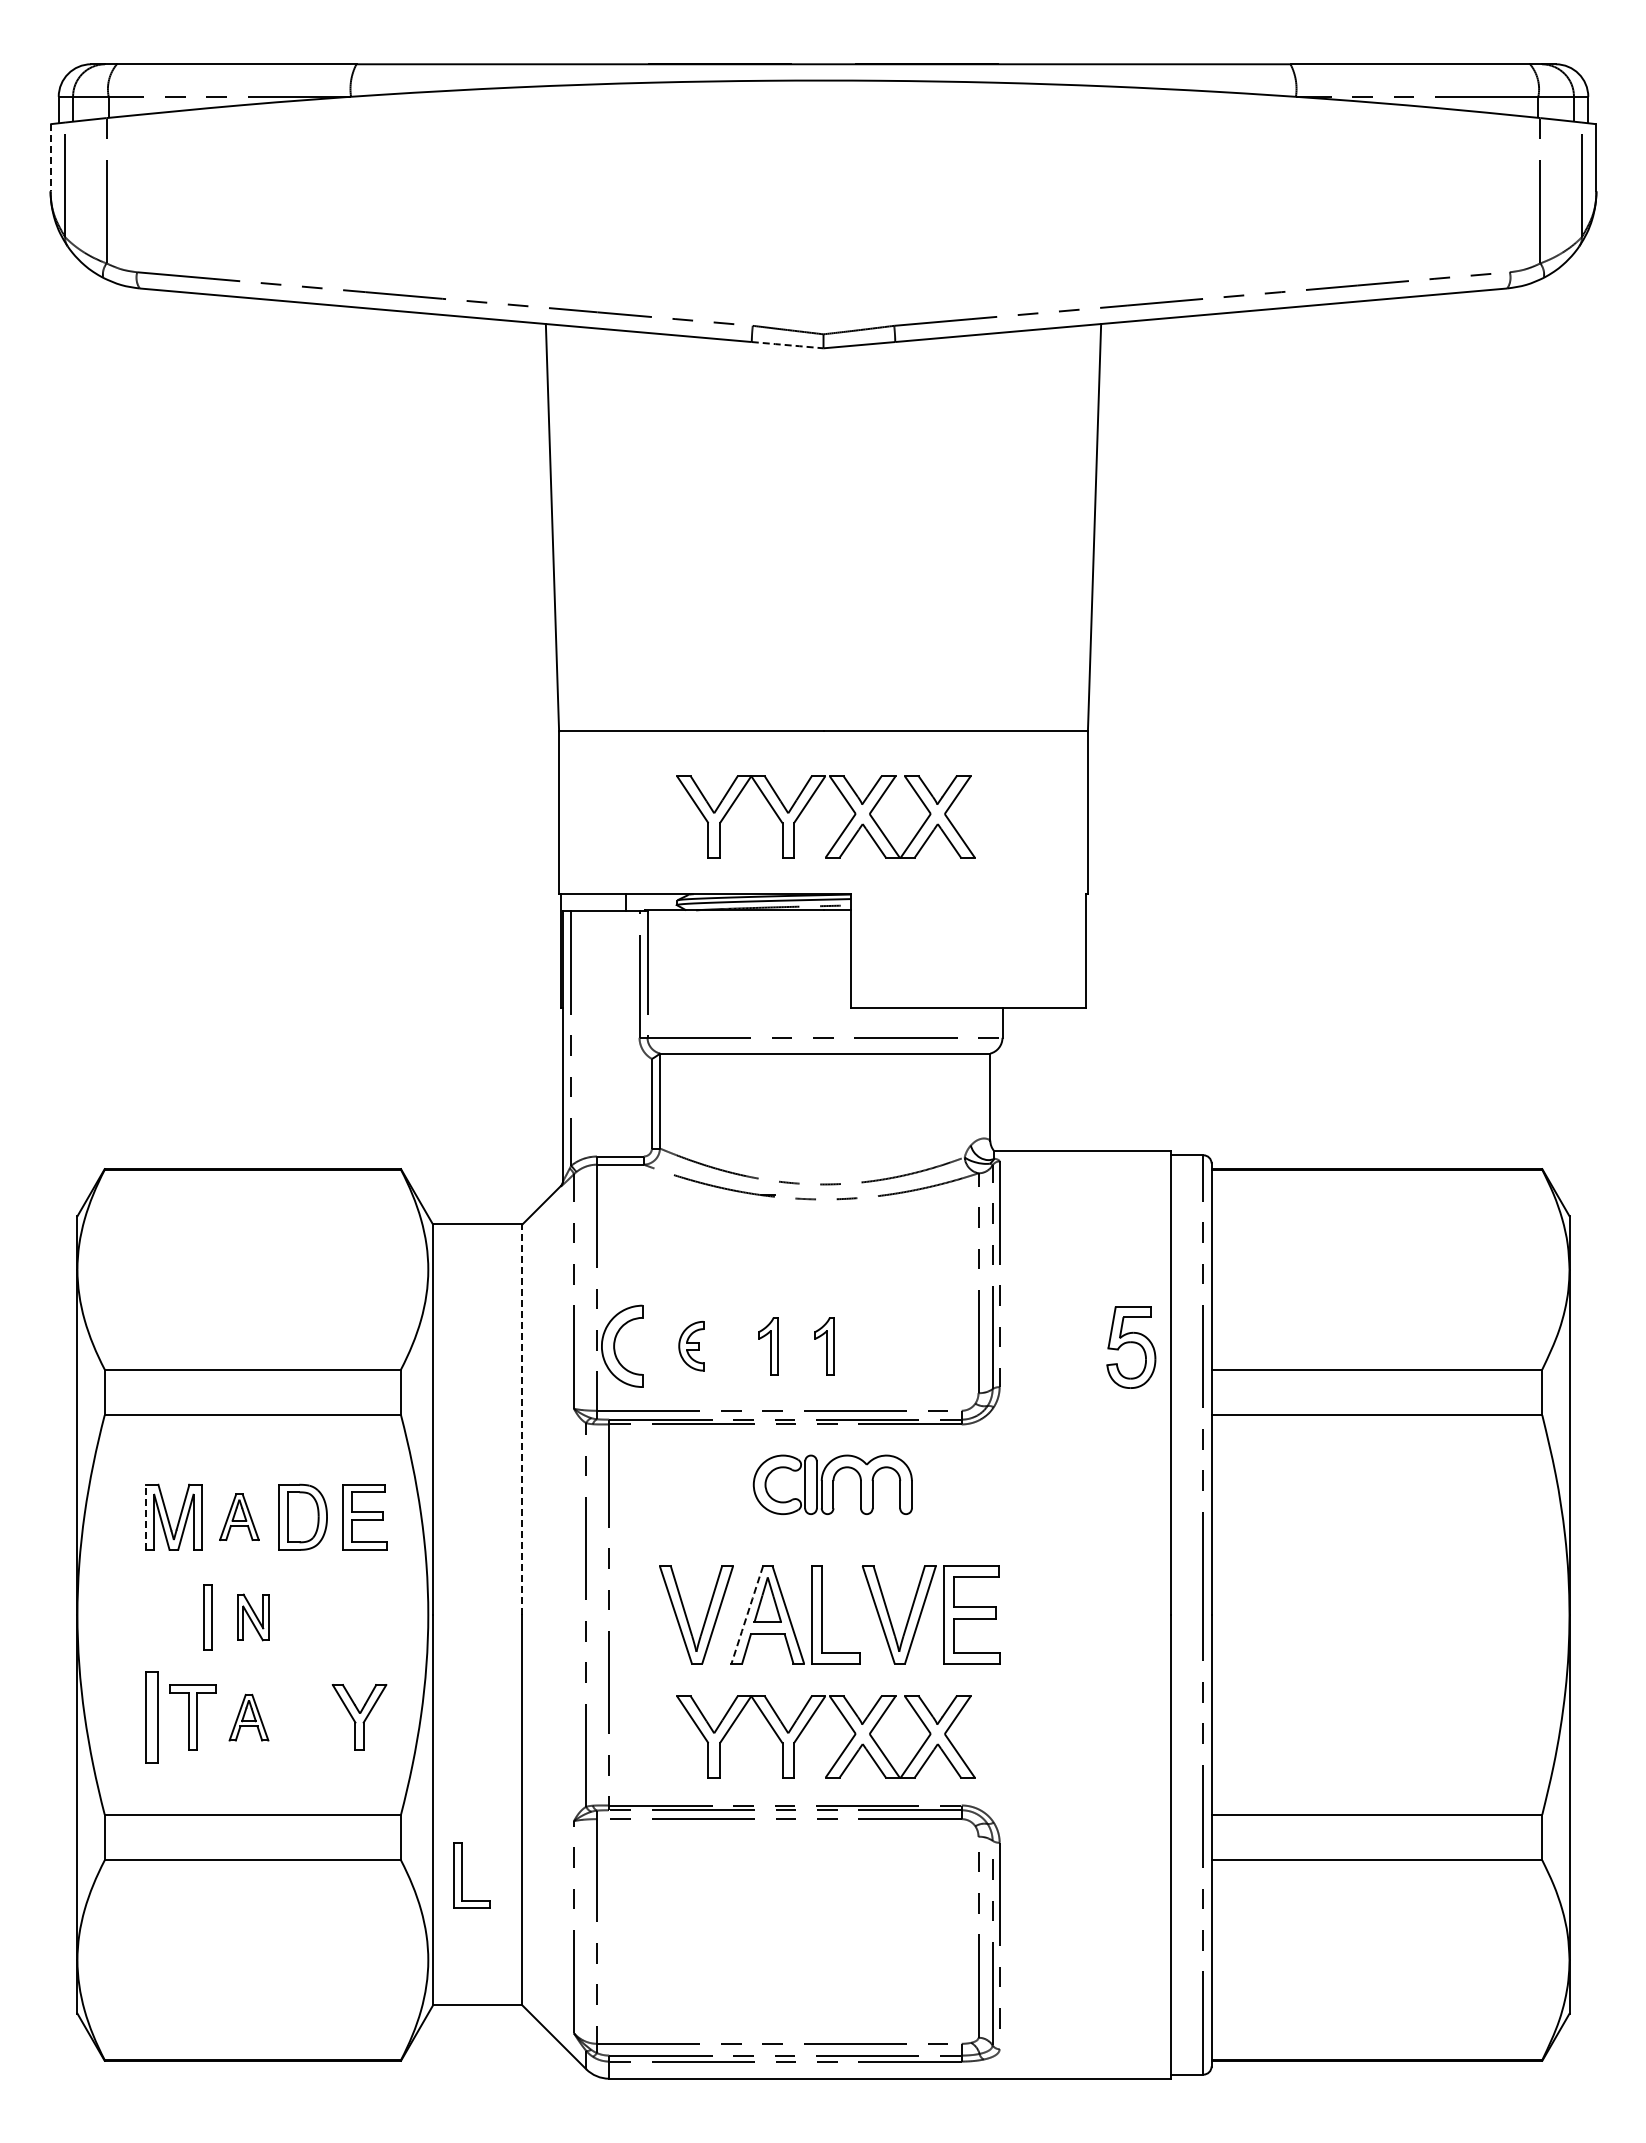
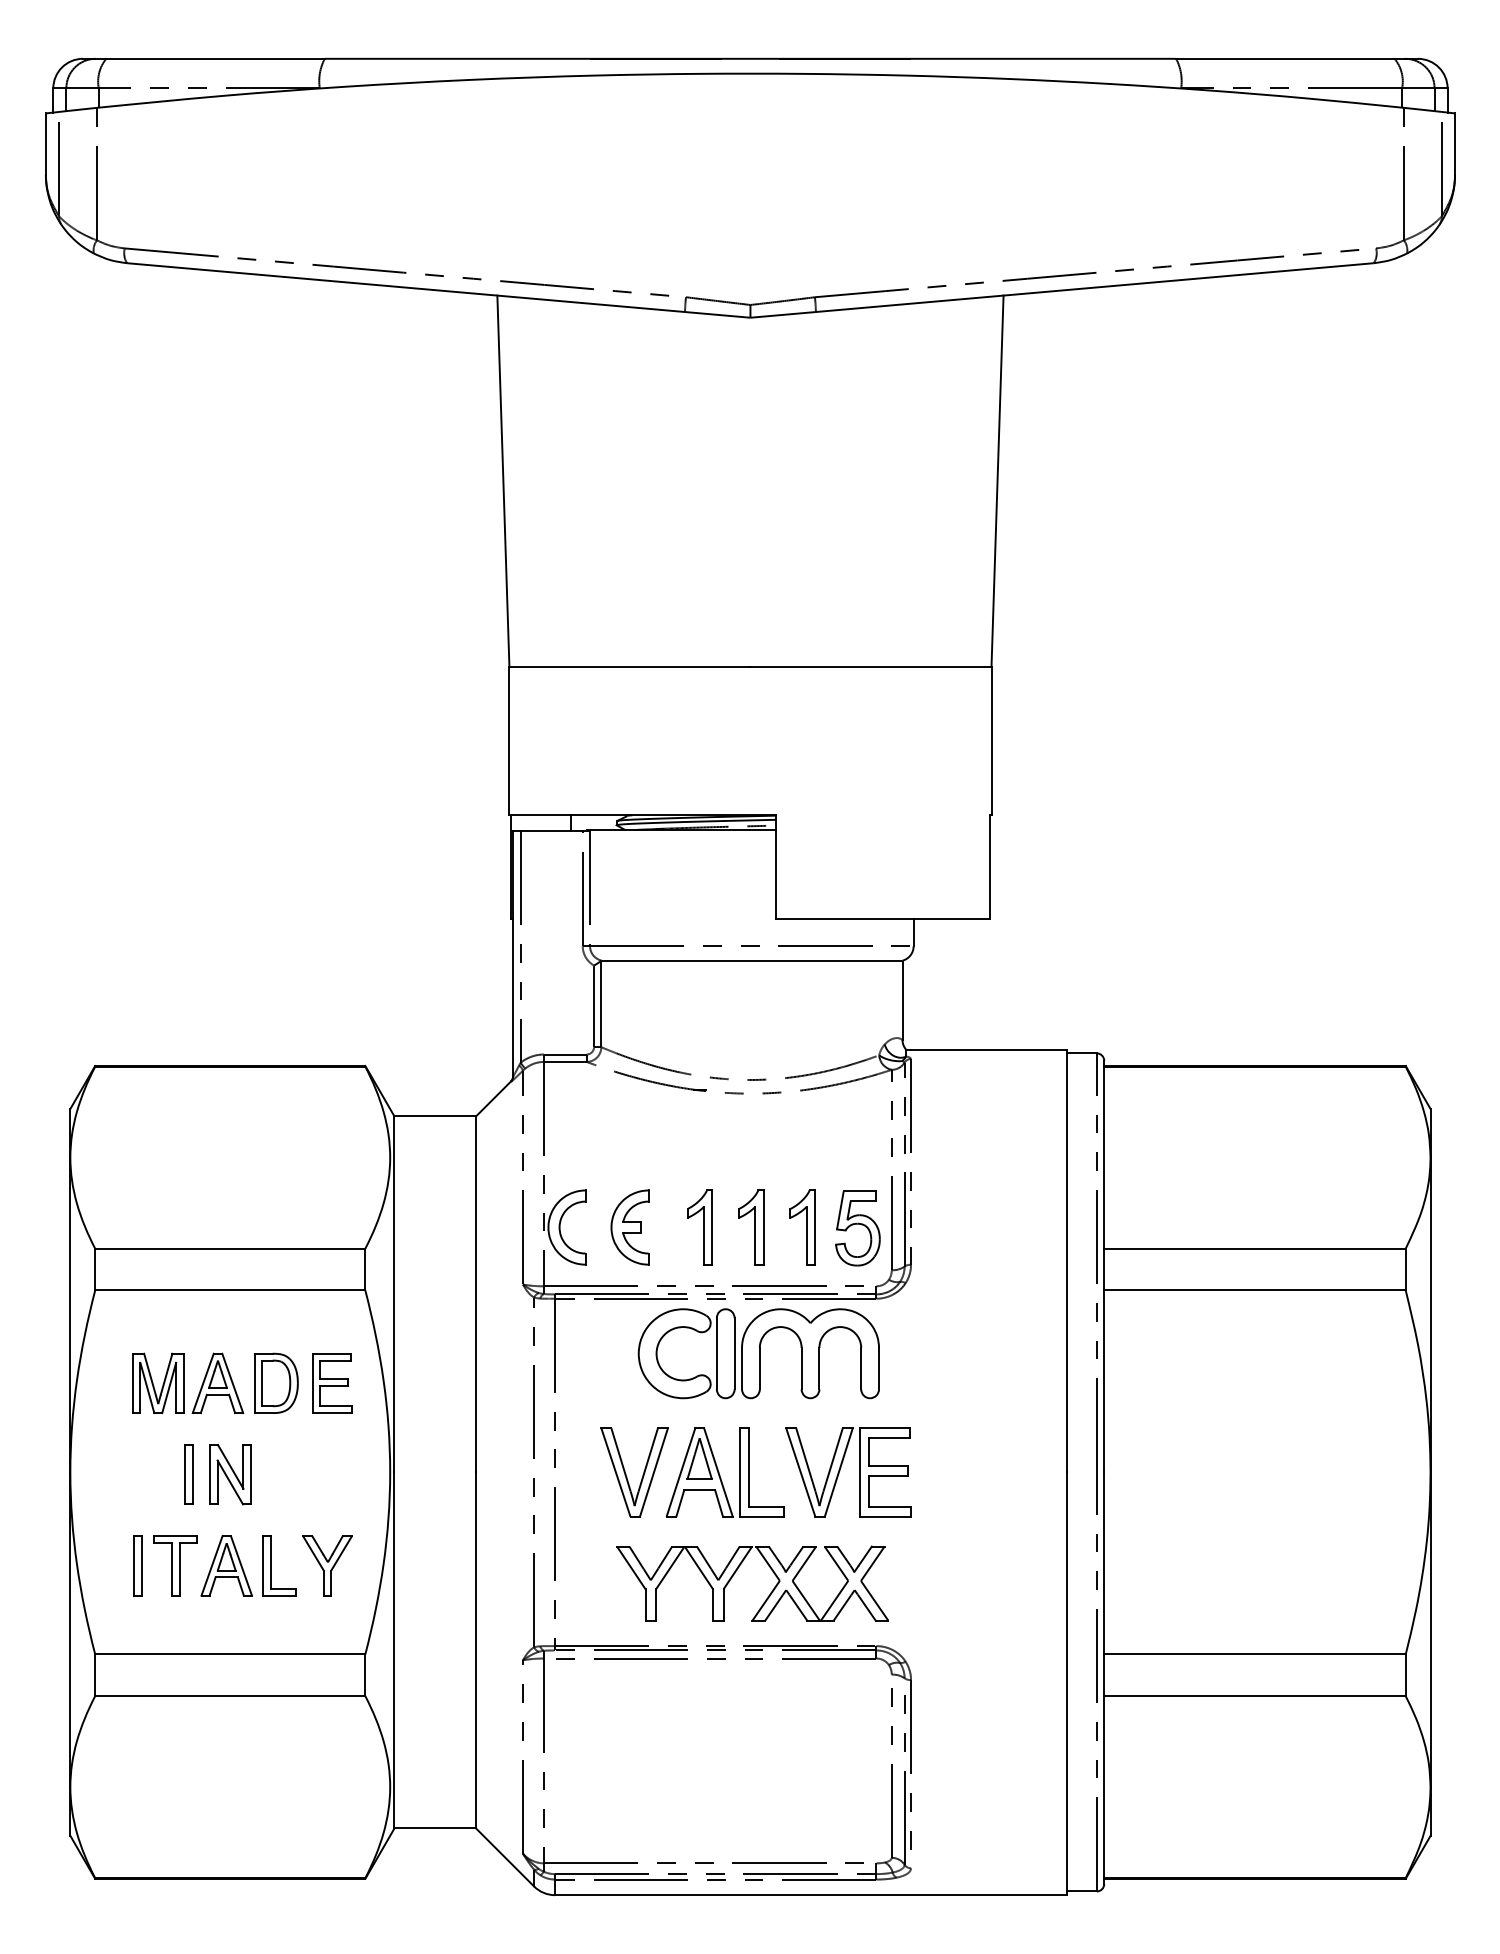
line: (50, 157) -> (45, 143), dashed -> solid
line: (787, 345) -> (717, 315), dashed -> solid
part: (808, 803) -> (736, 732), removed
part: (691, 1345) -> (630, 1226), size x1.67
part: (768, 1346) -> (700, 1227), size x1.43
part: (824, 1346) -> (751, 1227), size x1.43
part: (880, 1346) -> (802, 1227), added
part: (1131, 1347) -> (858, 1228), moved
line: (522, 1419) -> (476, 1294), dashed -> solid
part: (832, 1484) -> (758, 1353), size x1.67
part: (239, 1516) -> (218, 1382), size x1.43
line: (145, 1517) -> (132, 1383), dashed -> solid
line: (747, 1615) -> (681, 1472), dashed -> solid
part: (253, 1617) -> (230, 1474), size x1.43
part: (151, 1717) -> (137, 1565), size x0.71
part: (248, 1717) -> (226, 1565), size x1.43
part: (462, 1875) -> (270, 1565), moved

